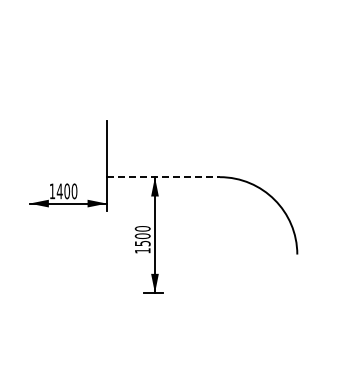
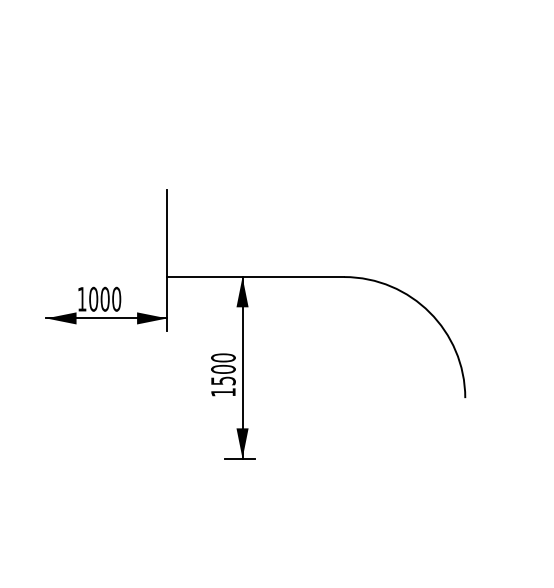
line: (163, 177) -> (255, 277), dashed -> solid
text: (59, 191) -> (93, 299), 1400 -> 1000

